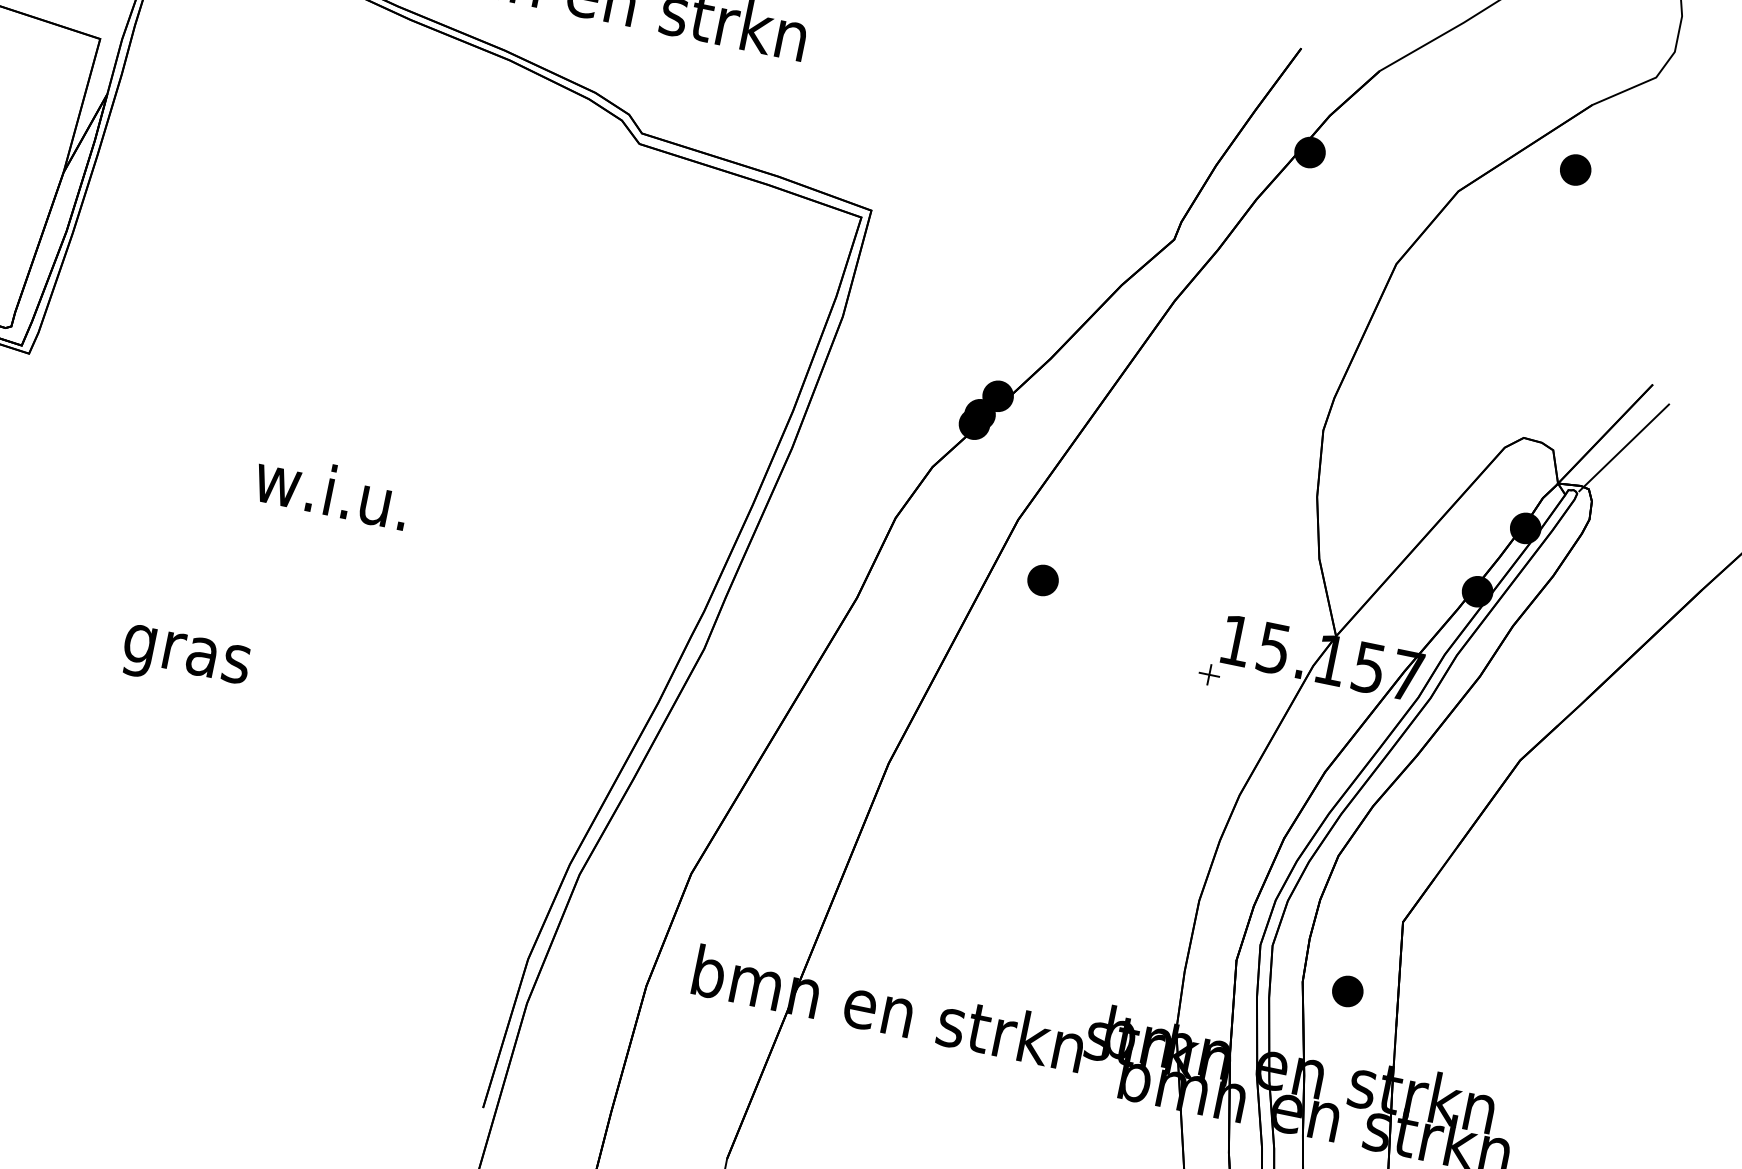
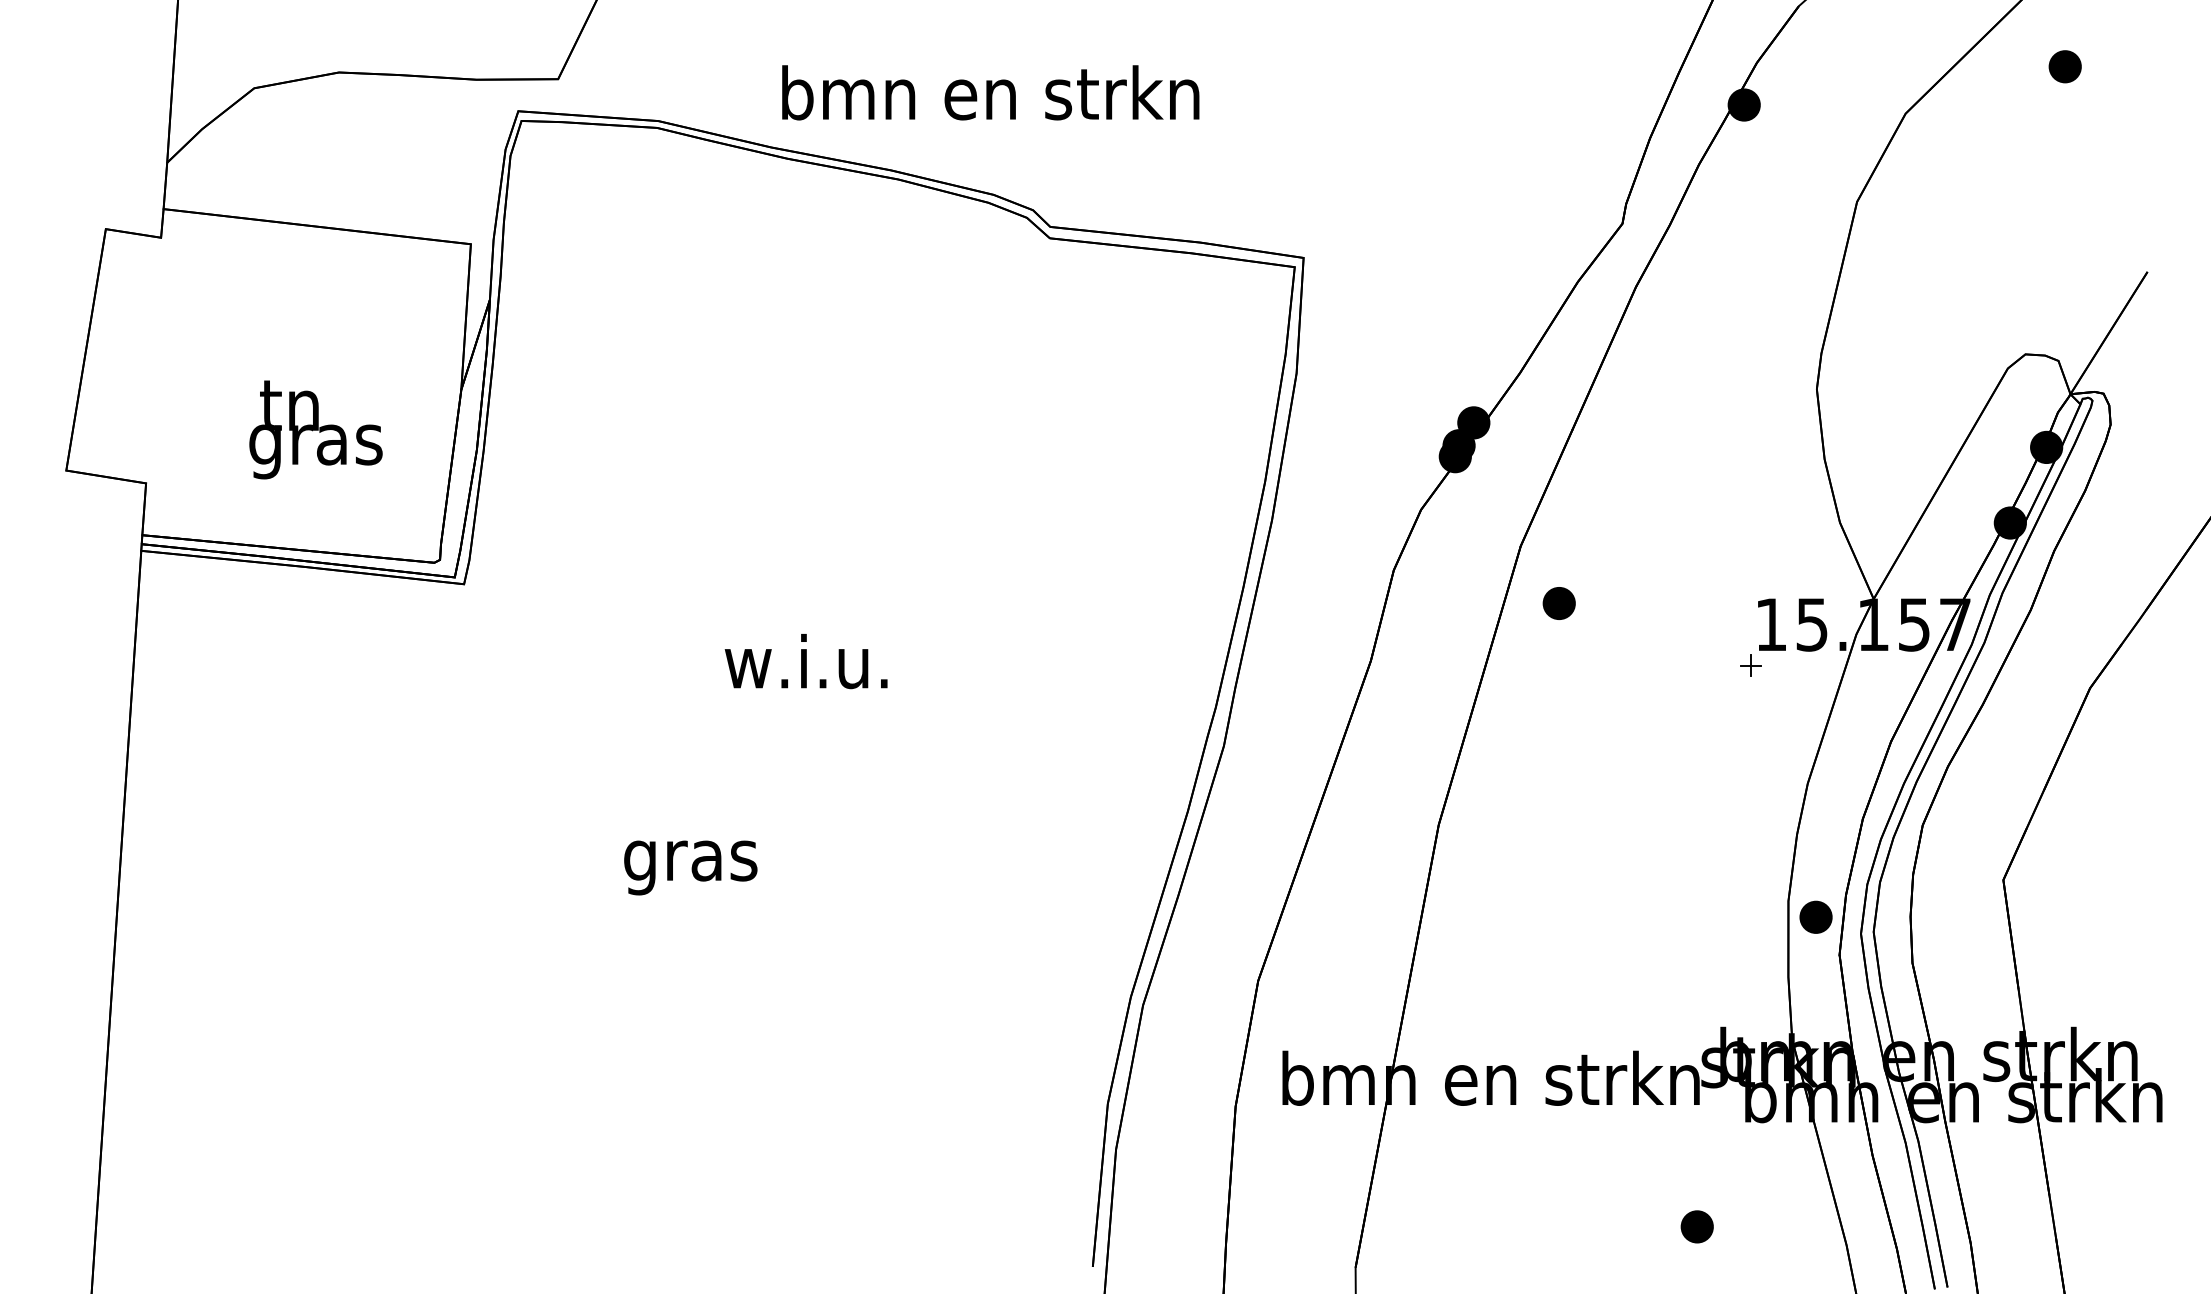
part: (1575, 169) -> (2064, 66), moved
line: (1624, 448) -> (2131, 343), removed
part: (1347, 990) -> (1815, 916), moved

